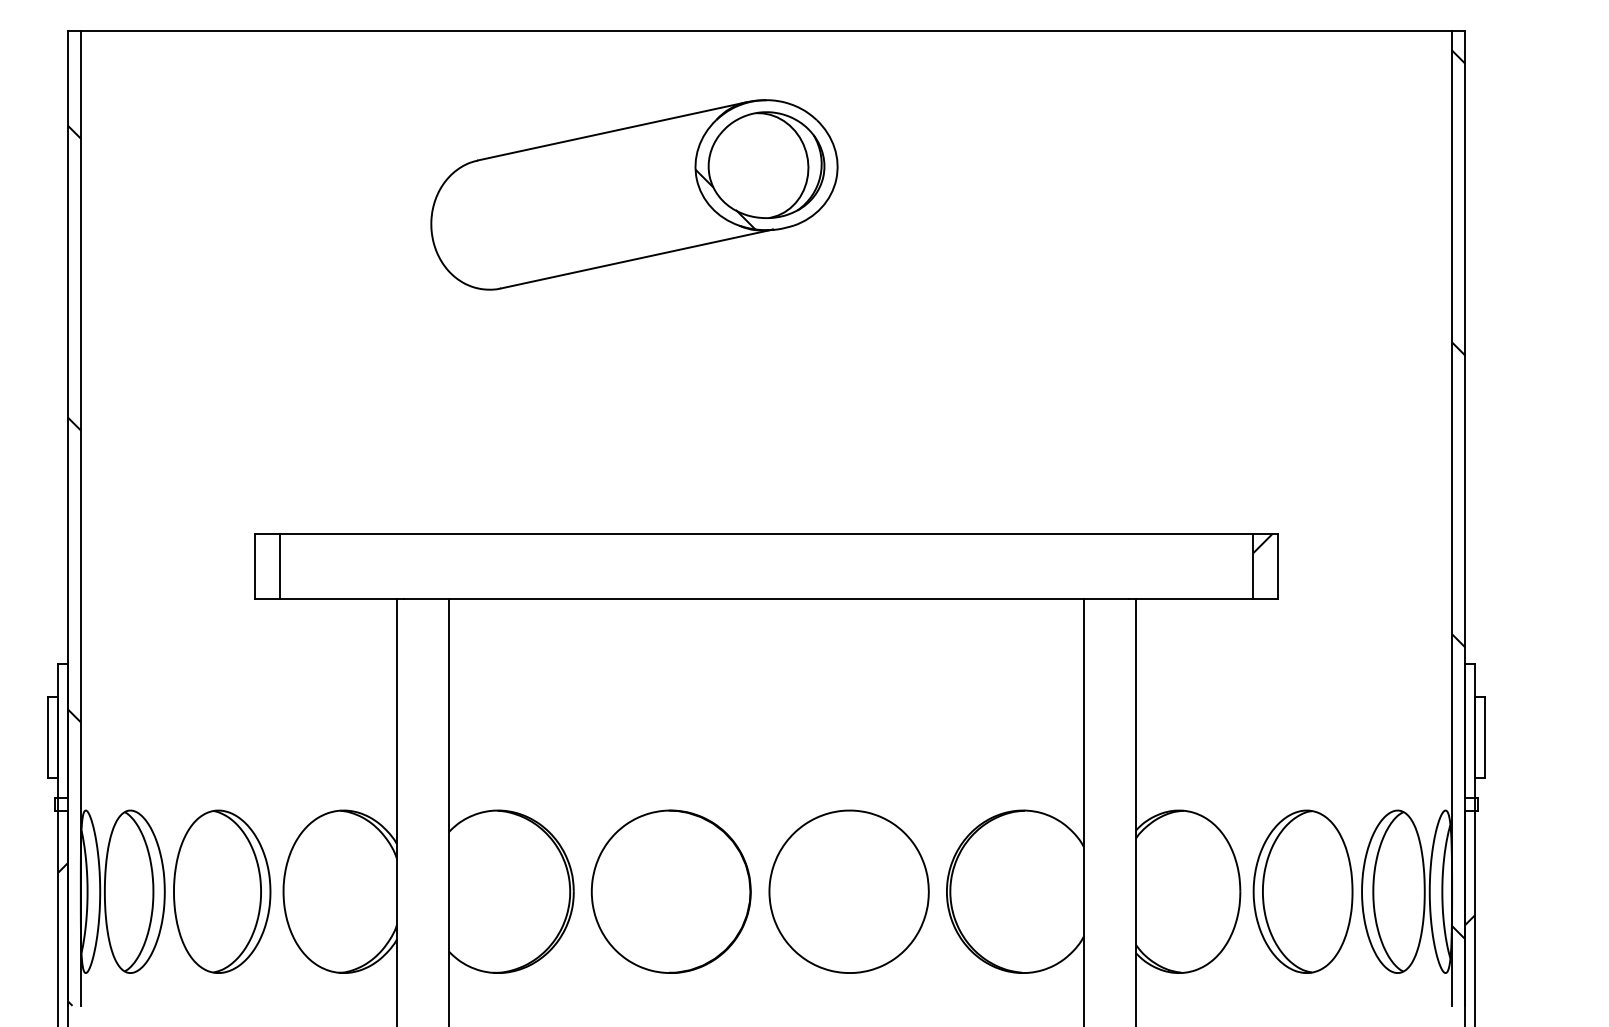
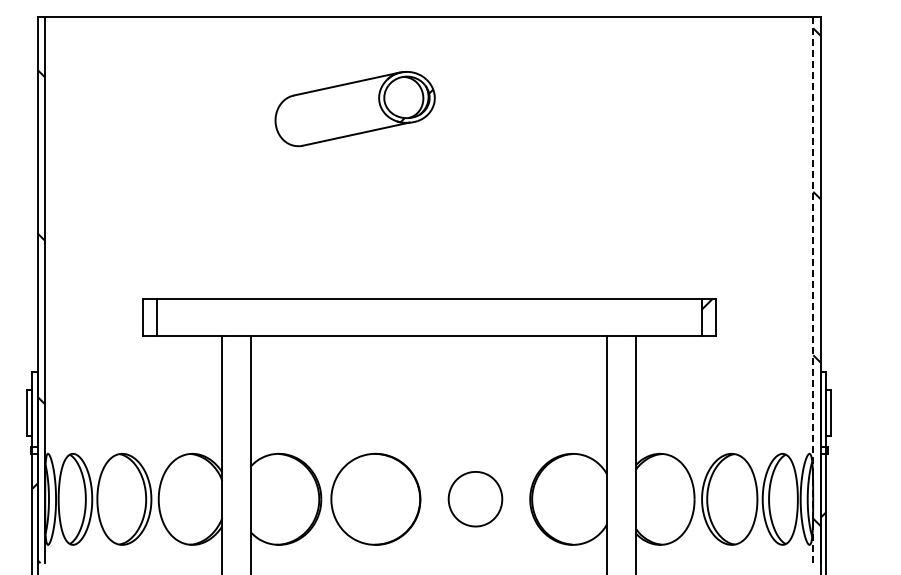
part: (633, 193) -> (354, 108), size x0.7
line: (1452, 518) -> (813, 290), solid -> dashed
part: (849, 890) -> (475, 498), size x0.6

